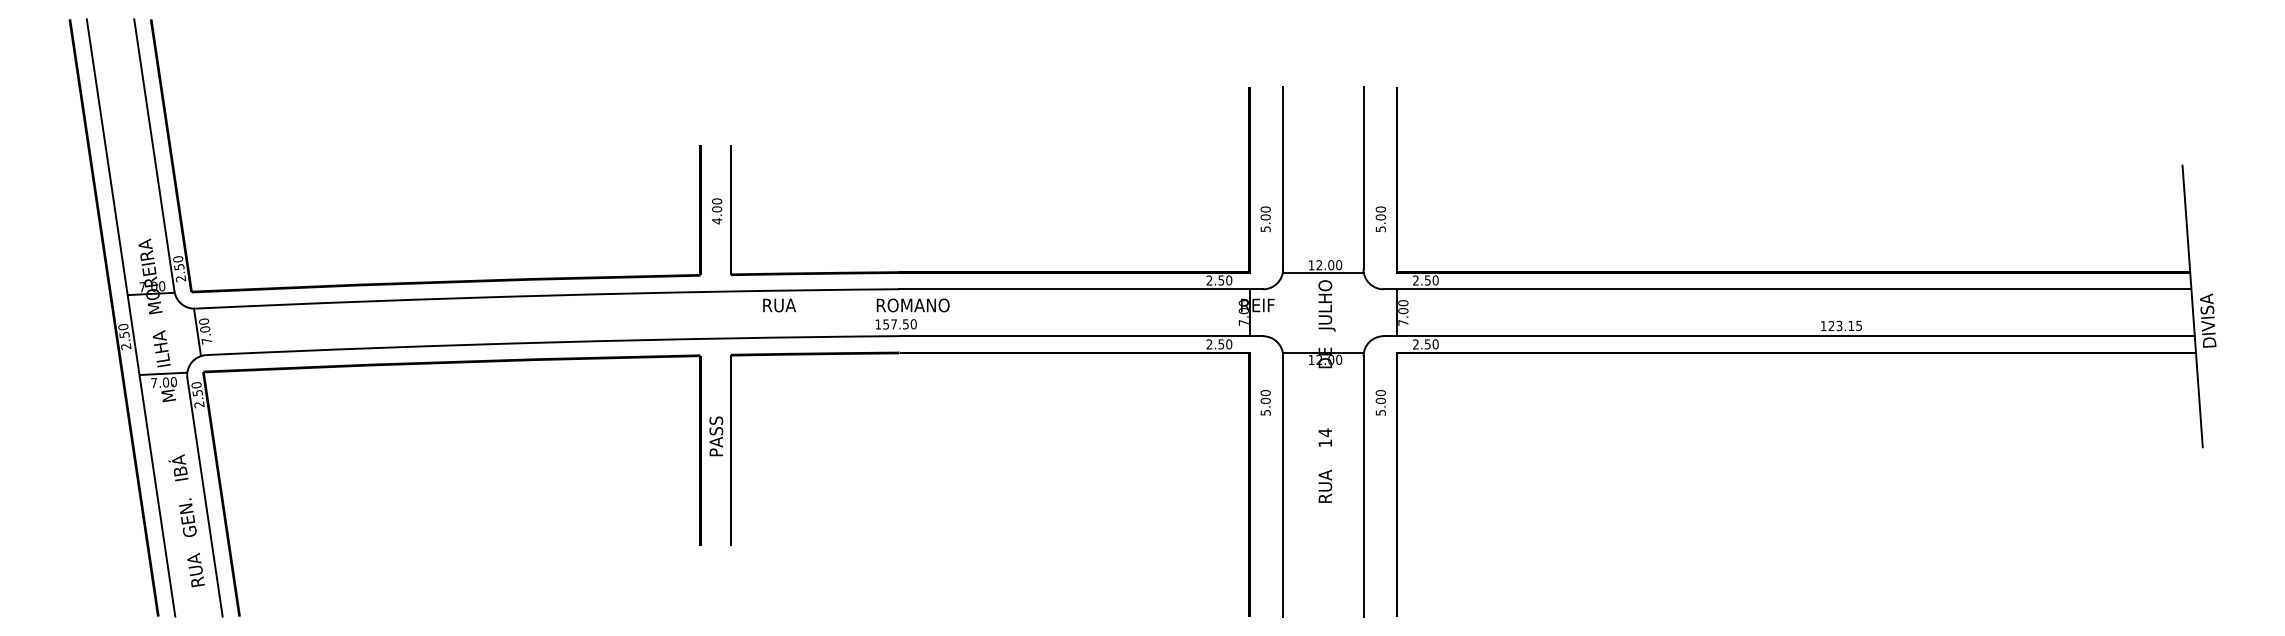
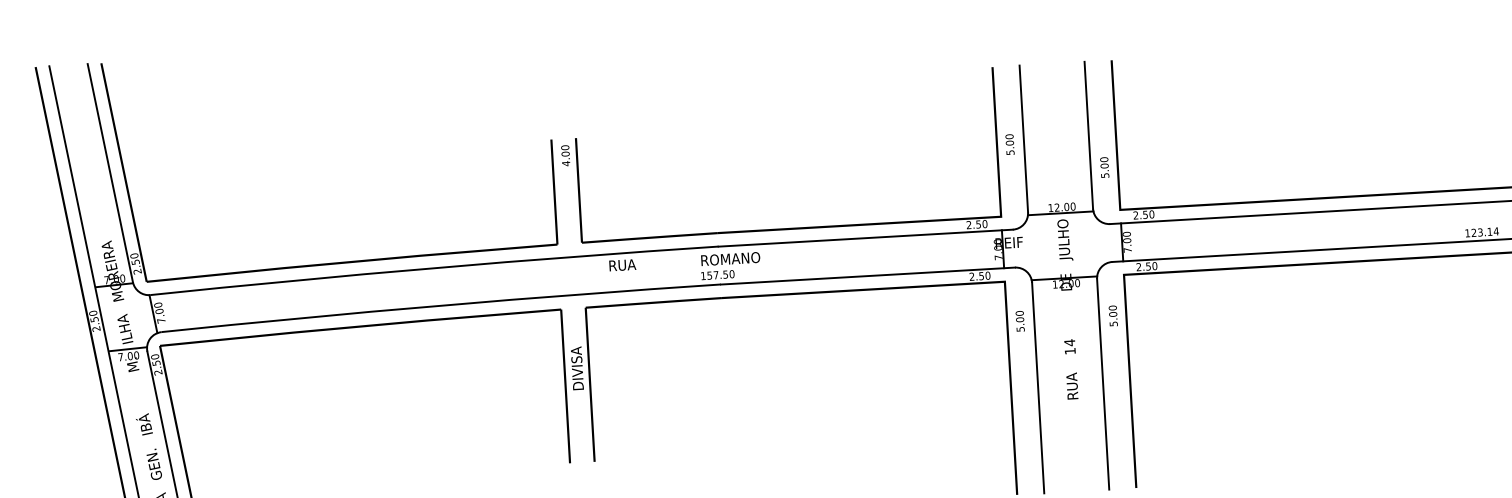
text: (717, 211) -> (566, 155), moved
text: (1265, 219) -> (1009, 144), moved
text: (1858, 325) -> (1495, 231), 123.15 -> 123.14
text: (716, 428) -> (577, 367), PASS -> DIVISA

